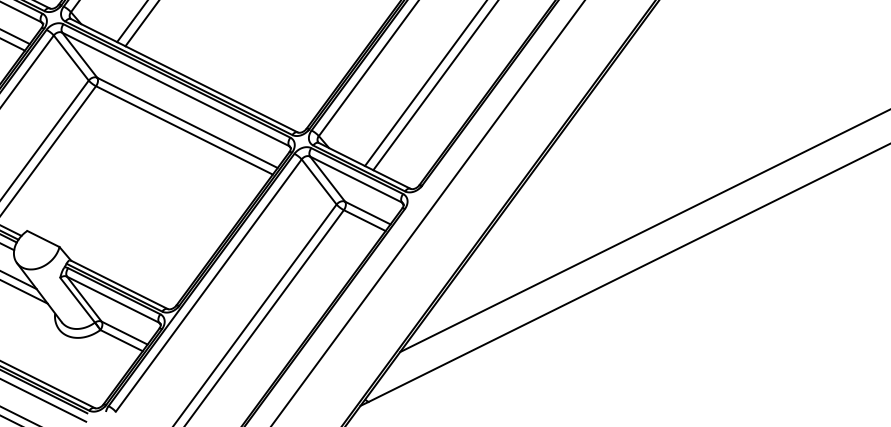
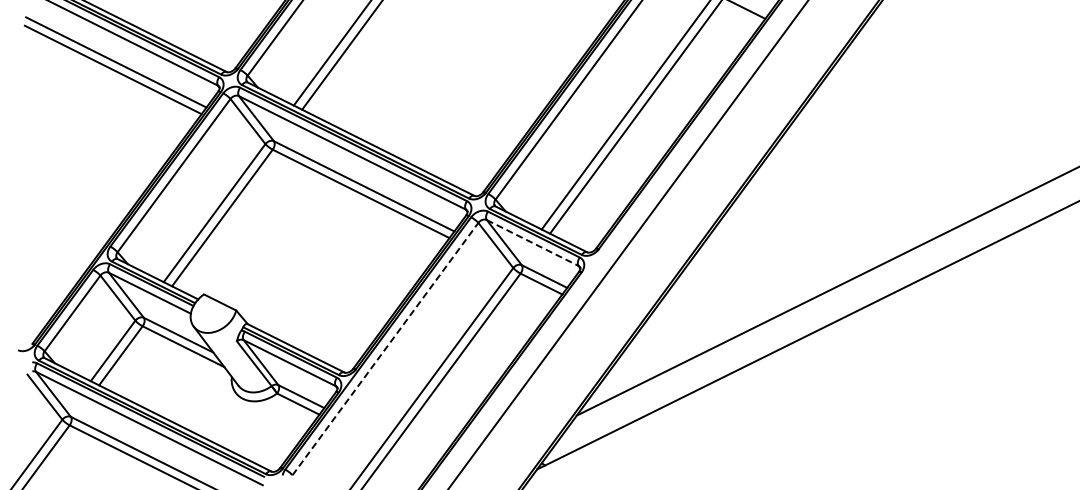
line: (356, 180) -> (533, 243), solid -> dashed
line: (208, 286) -> (385, 349), solid -> dashed

